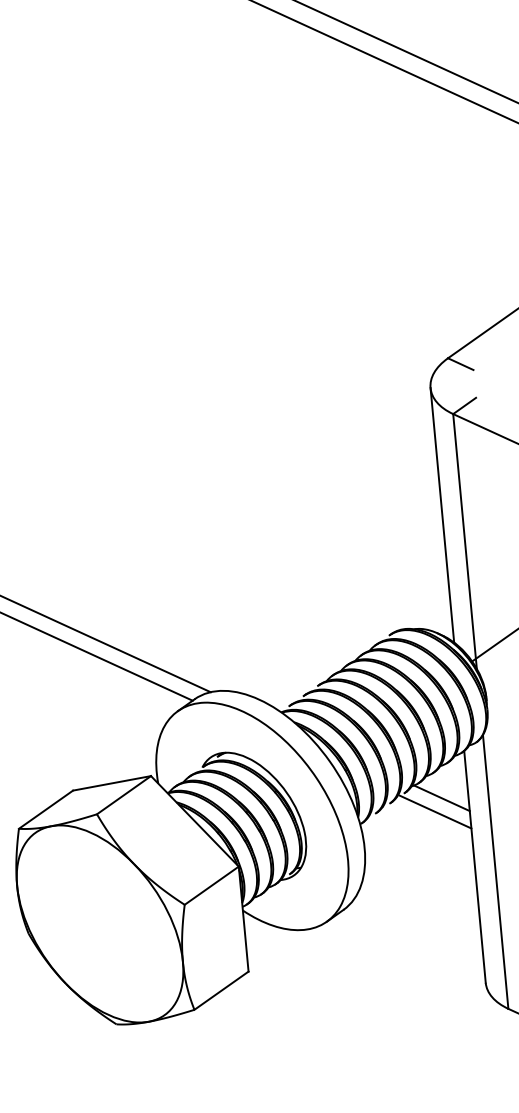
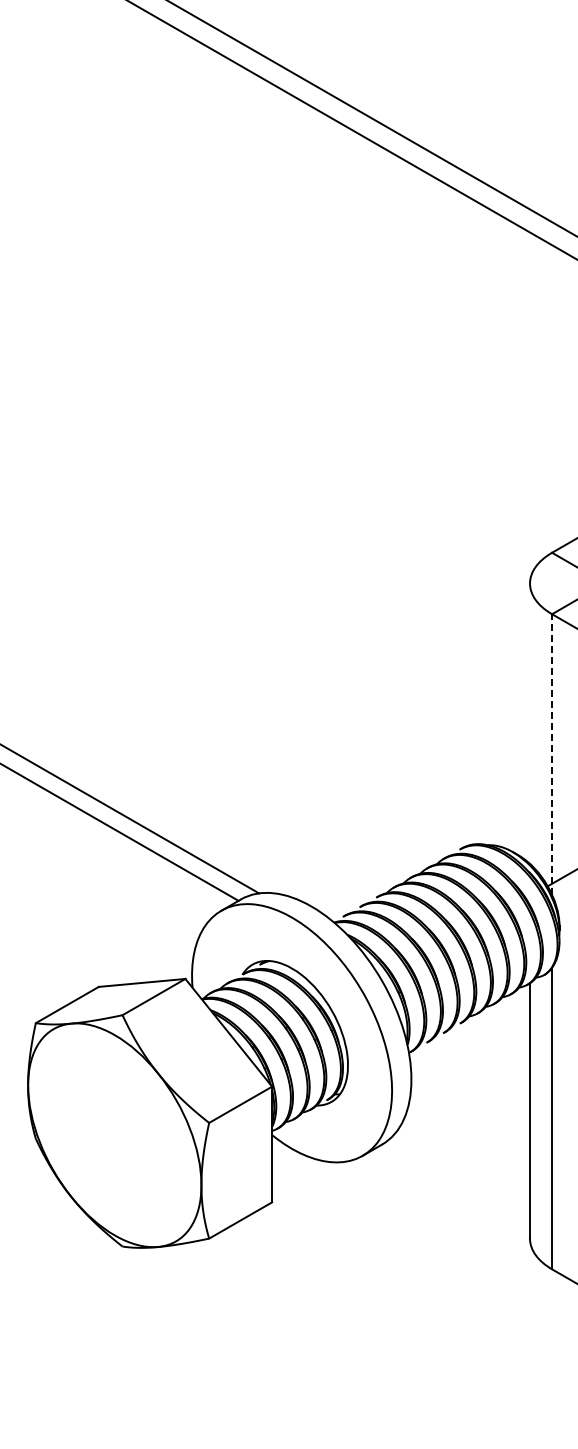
line: (442, 515) -> (530, 723), removed
line: (465, 540) -> (552, 753), solid -> dashed
line: (441, 798) -> (500, 1032), removed
line: (435, 811) -> (492, 1046), removed

